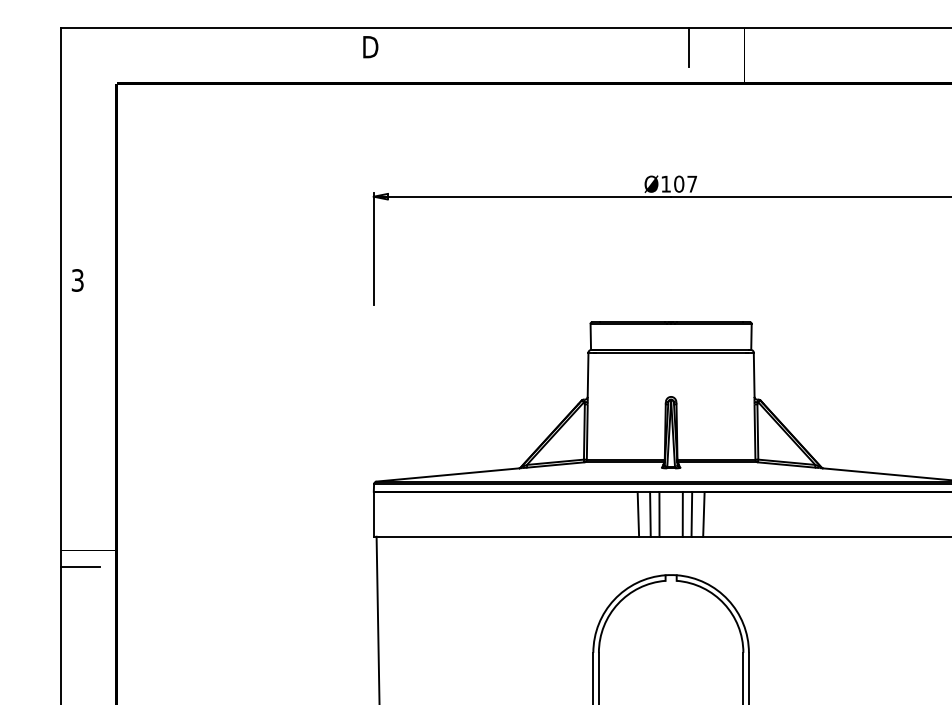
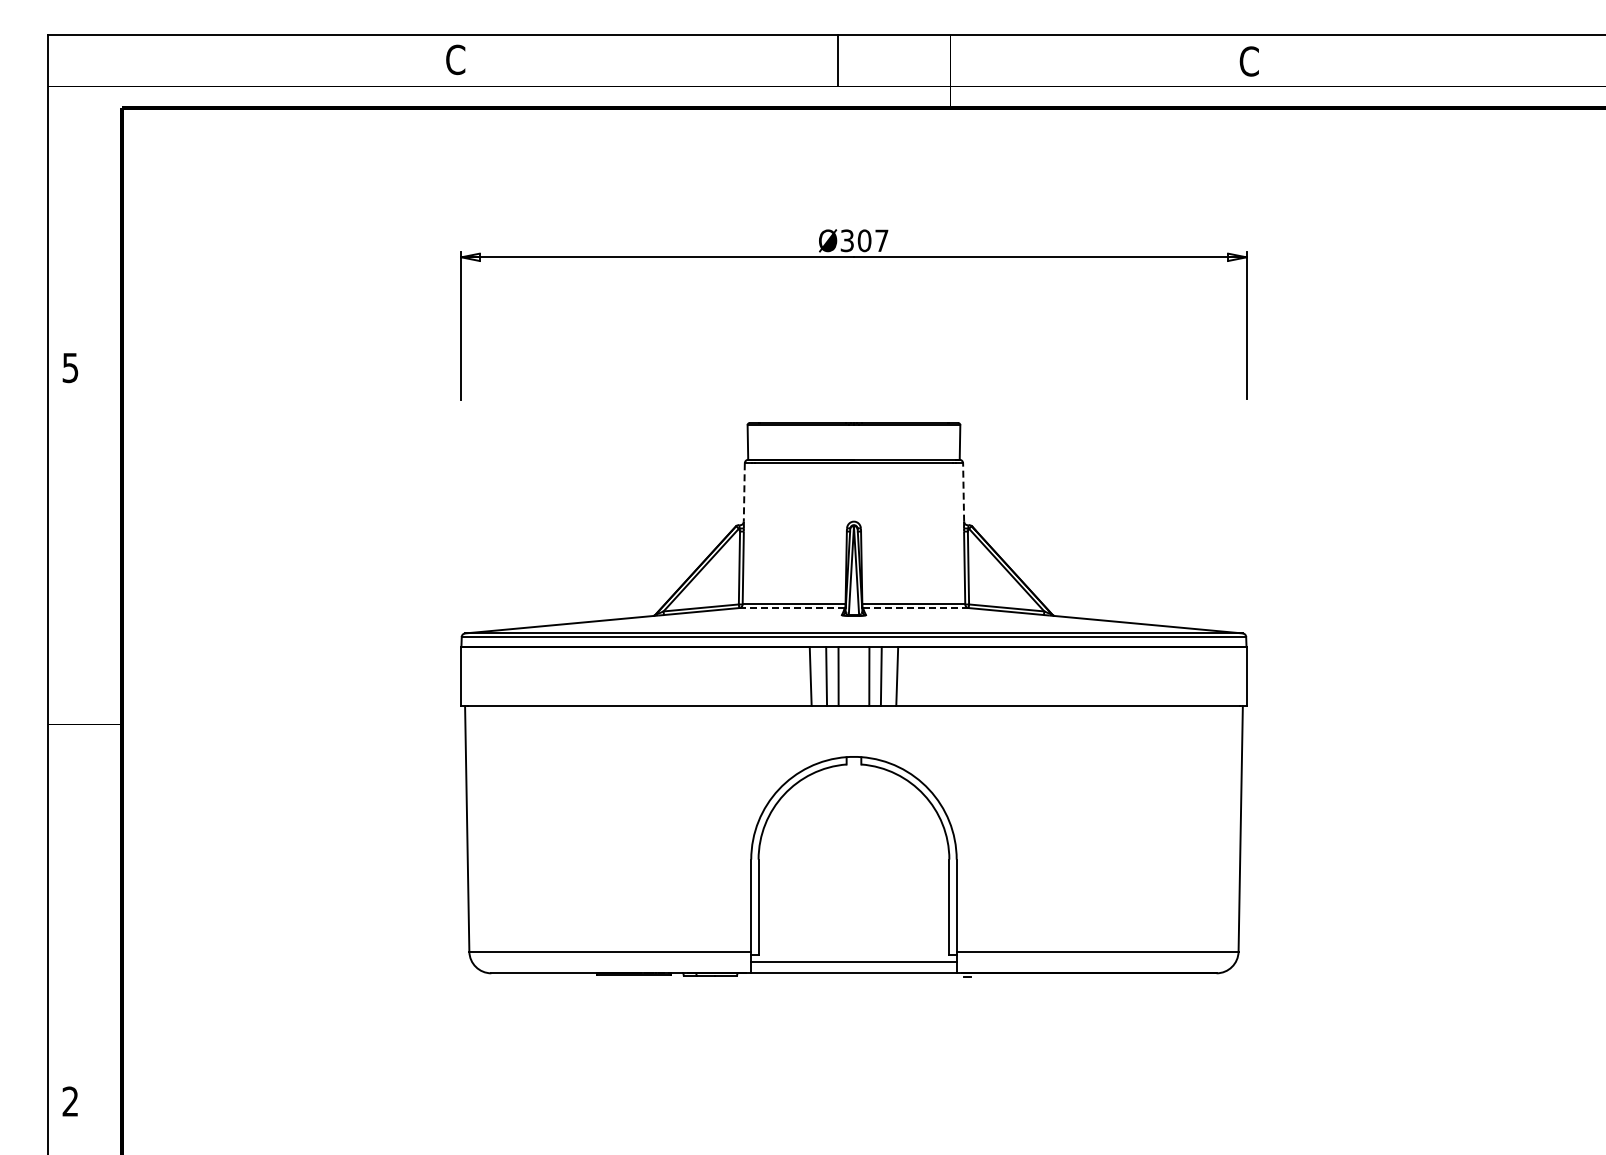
text: (370, 46) -> (456, 59), D -> C
line: (688, 47) -> (838, 60), moved
text: (665, 183) -> (846, 240), Ø107 -> Ø307
text: (77, 280) -> (70, 367), 3 -> 5
line: (588, 374) -> (744, 492), solid -> dashed
line: (754, 374) -> (963, 492), solid -> dashed
line: (624, 462) -> (792, 608), solid -> dashed
line: (717, 462) -> (915, 608), solid -> dashed
line: (80, 567) -> (73, 746), removed

